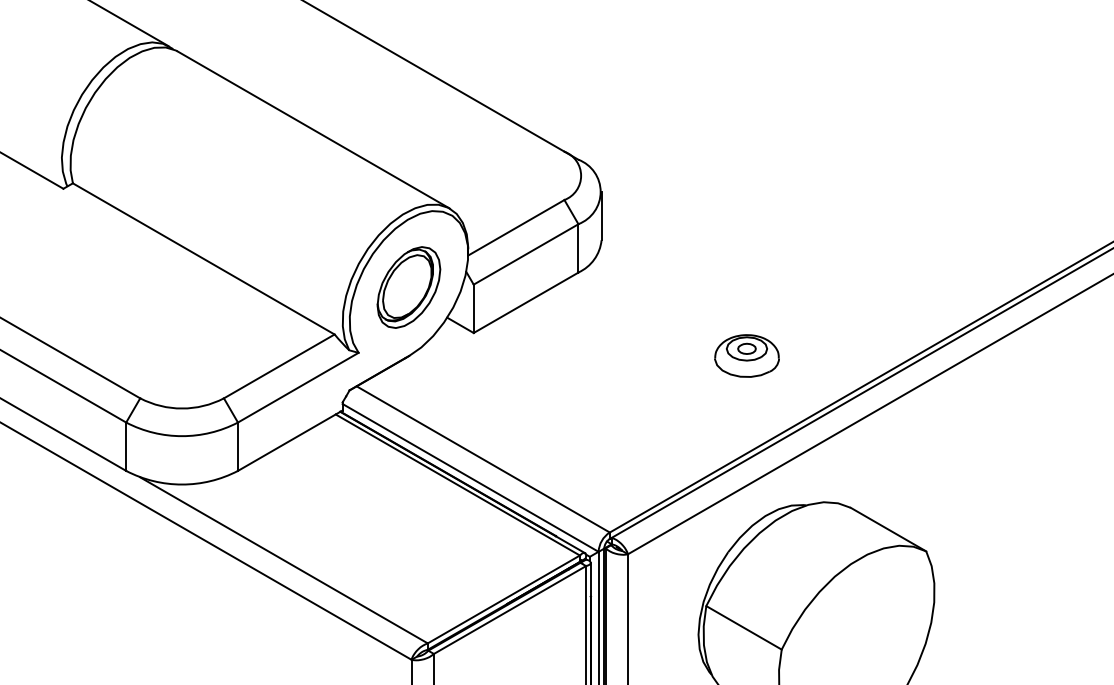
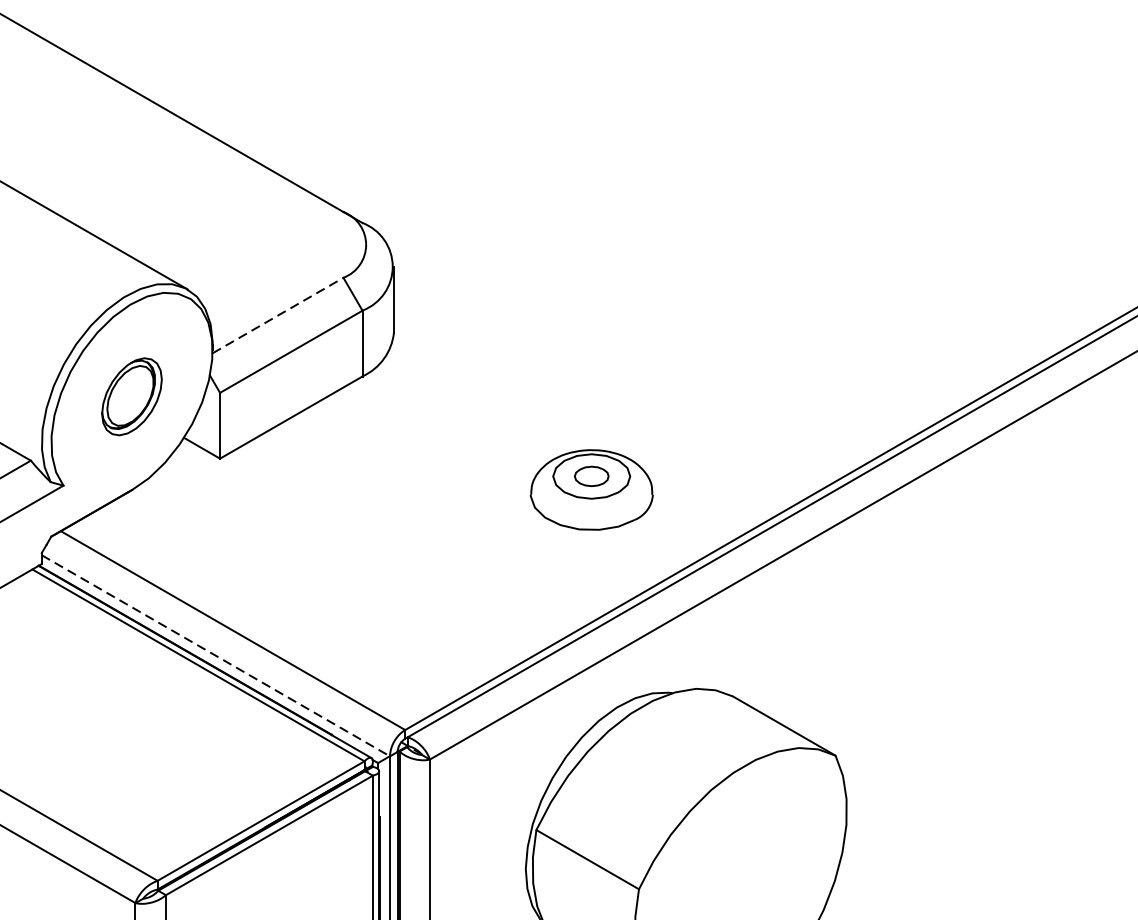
line: (516, 227) -> (278, 315), solid -> dashed
part: (408, 287) -> (131, 396), size x0.7
part: (746, 355) -> (591, 489), size x1.4
line: (470, 477) -> (215, 655), solid -> dashed

